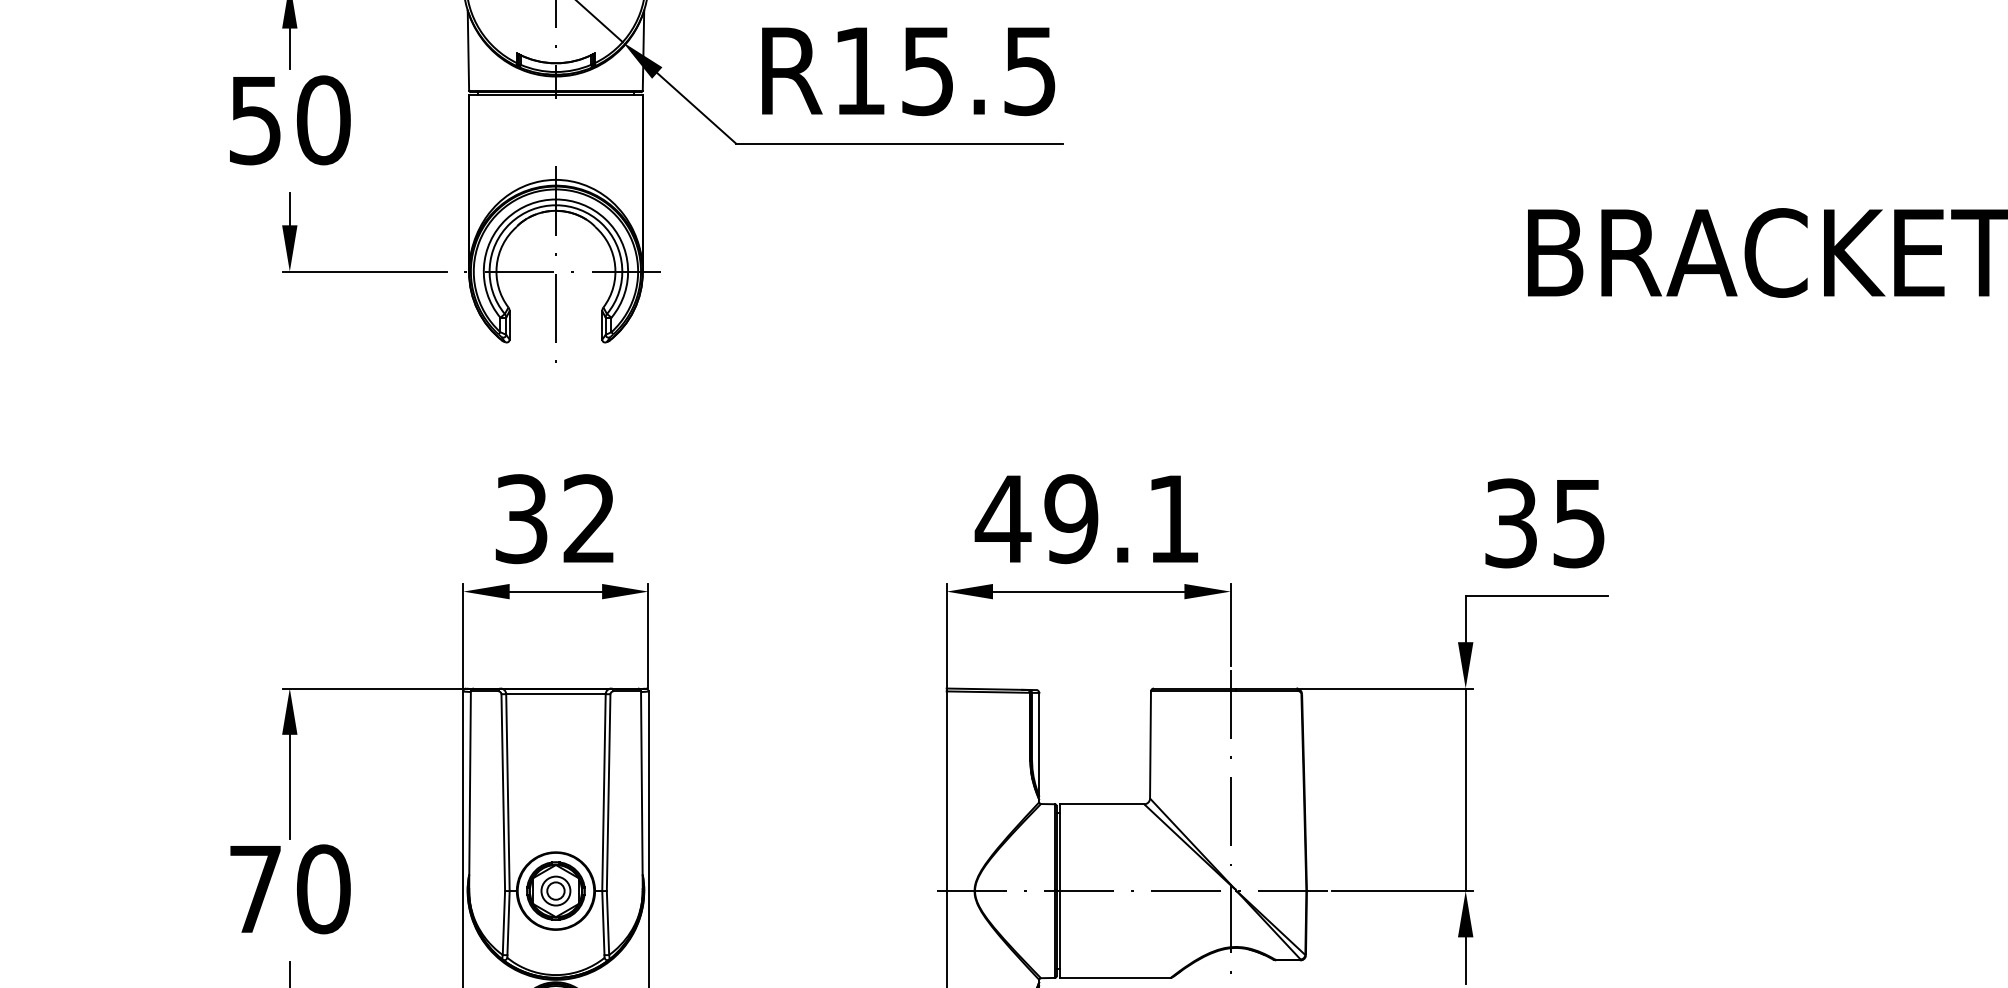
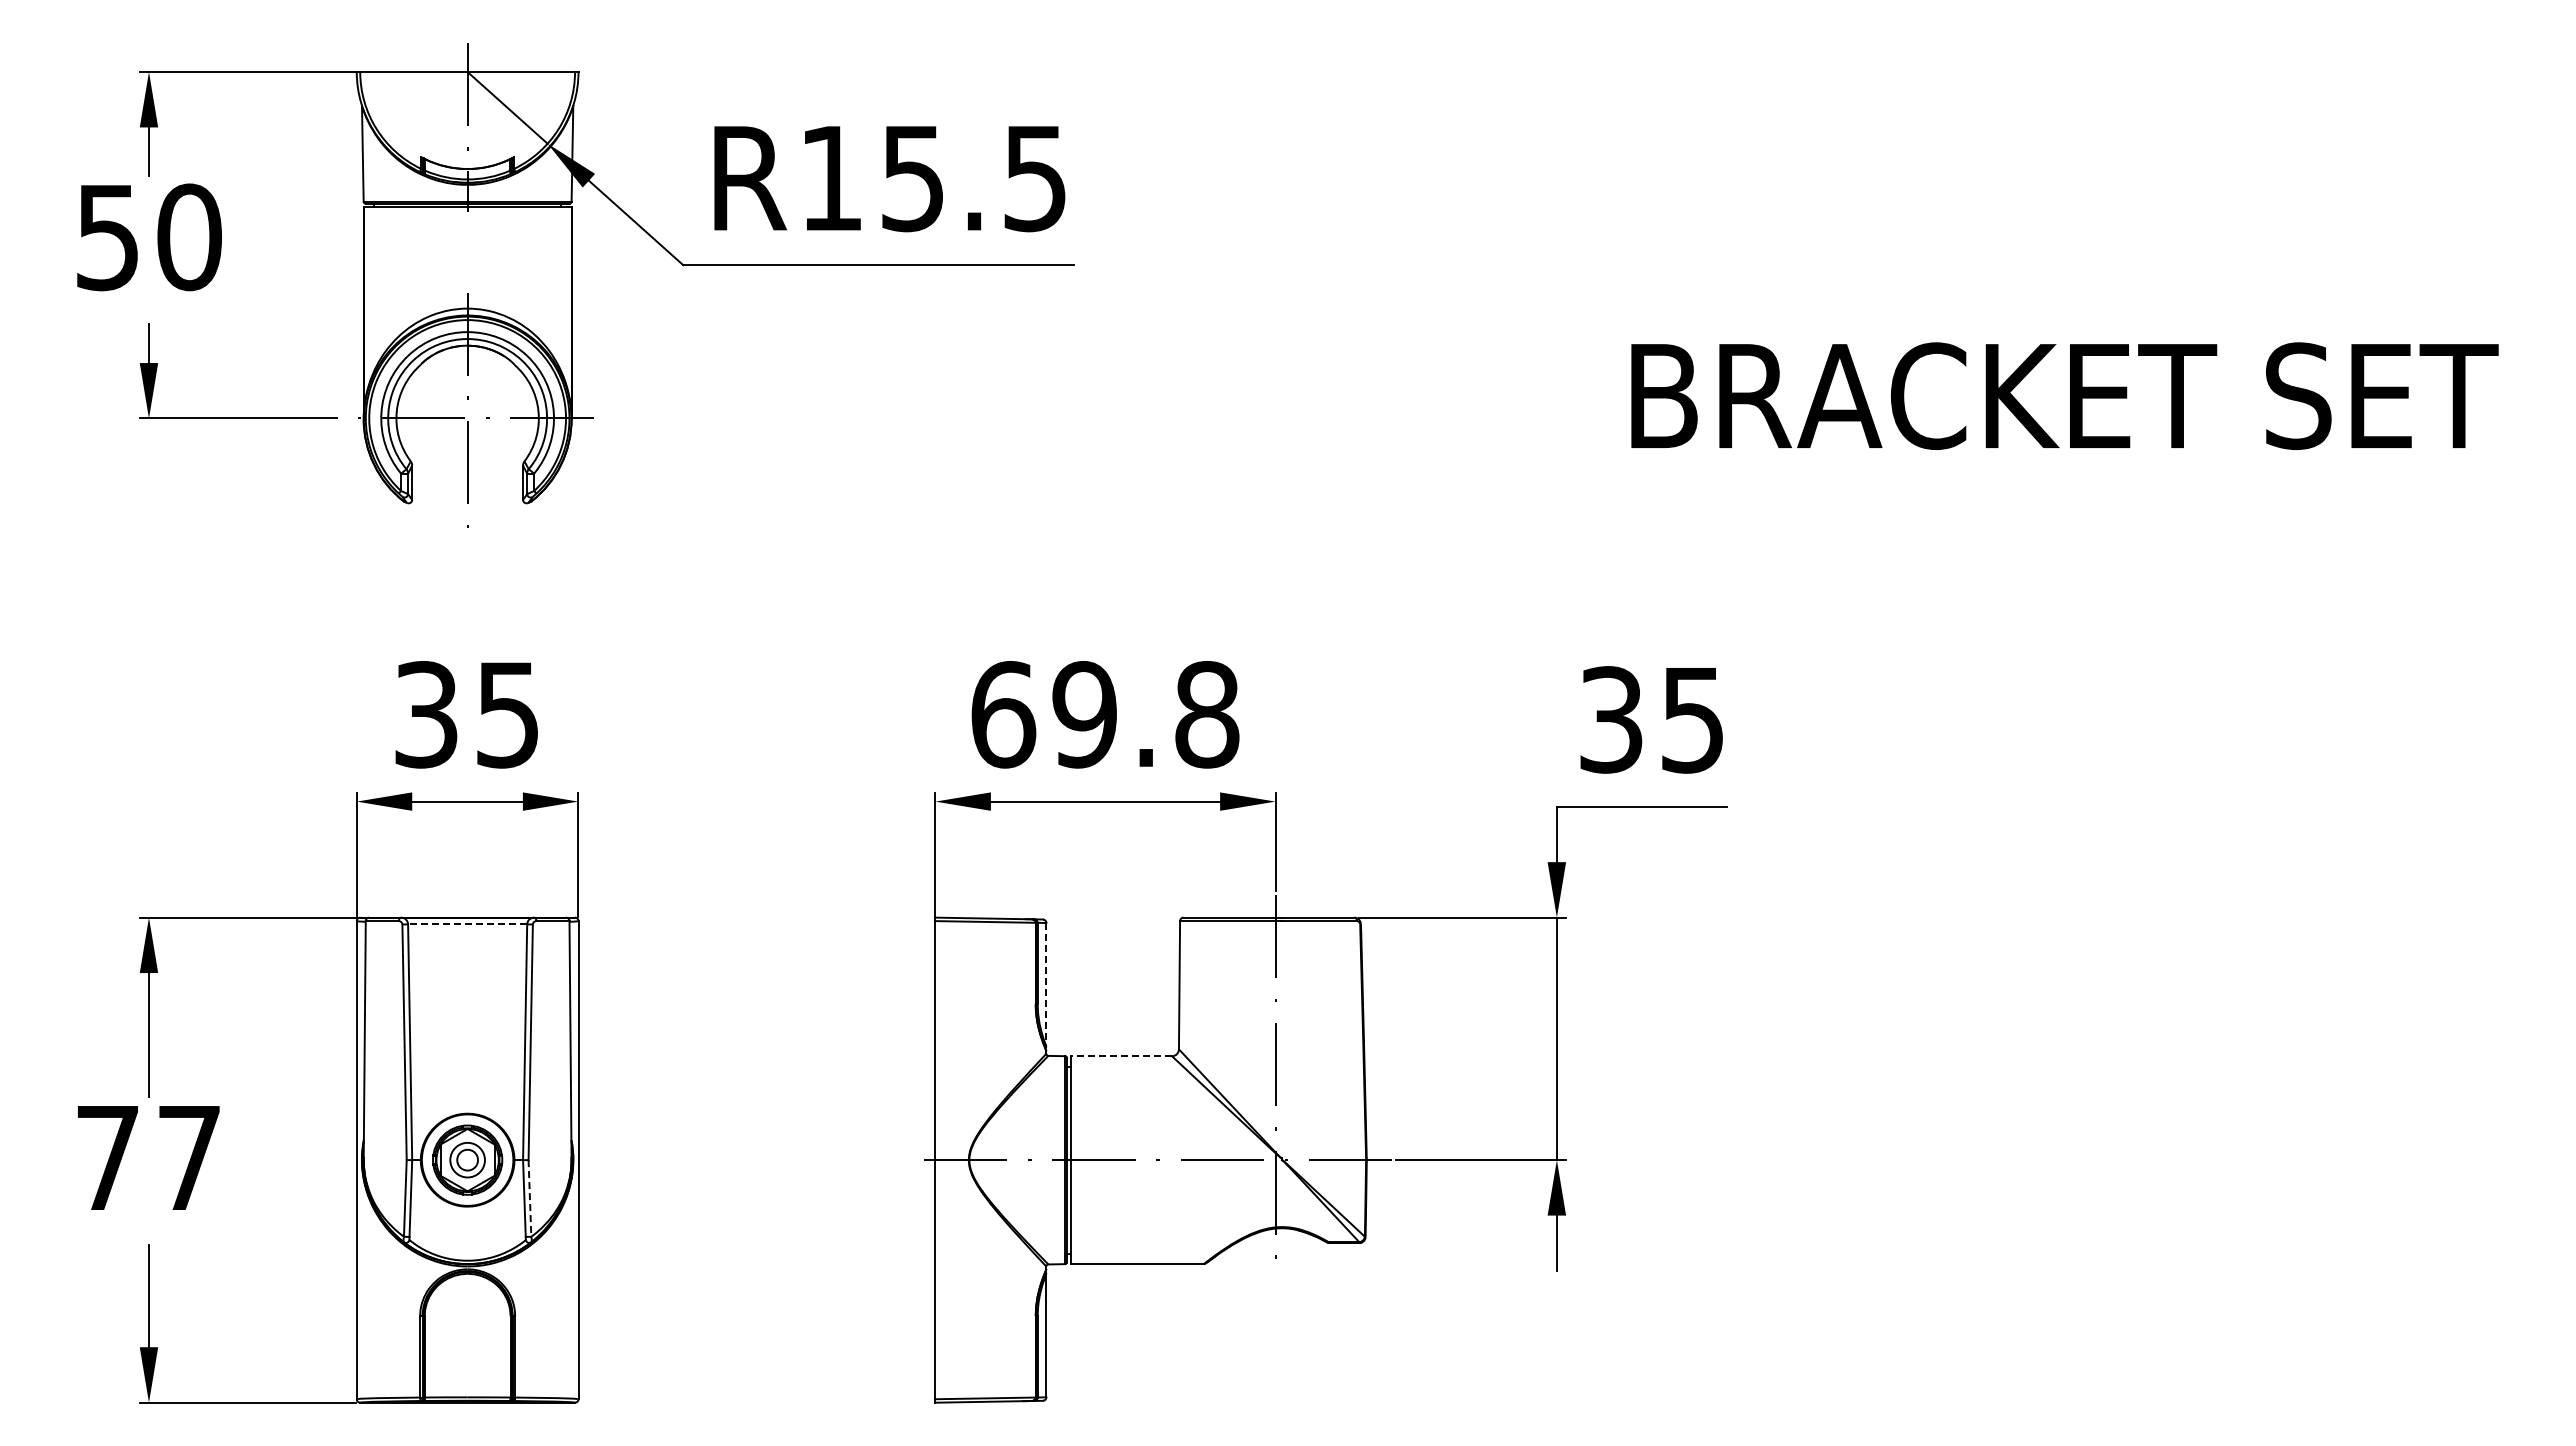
text: (589, 518) -> (507, 714), 32 -> 35
text: (1087, 518) -> (1104, 714), 49.1 -> 69.8
line: (555, 694) -> (467, 924), solid -> dashed
line: (1039, 744) -> (1046, 984), solid -> dashed
line: (1102, 804) -> (1121, 1056), solid -> dashed
text: (323, 888) -> (189, 1157), 70 -> 77
line: (607, 923) -> (529, 1198), solid -> dashed

